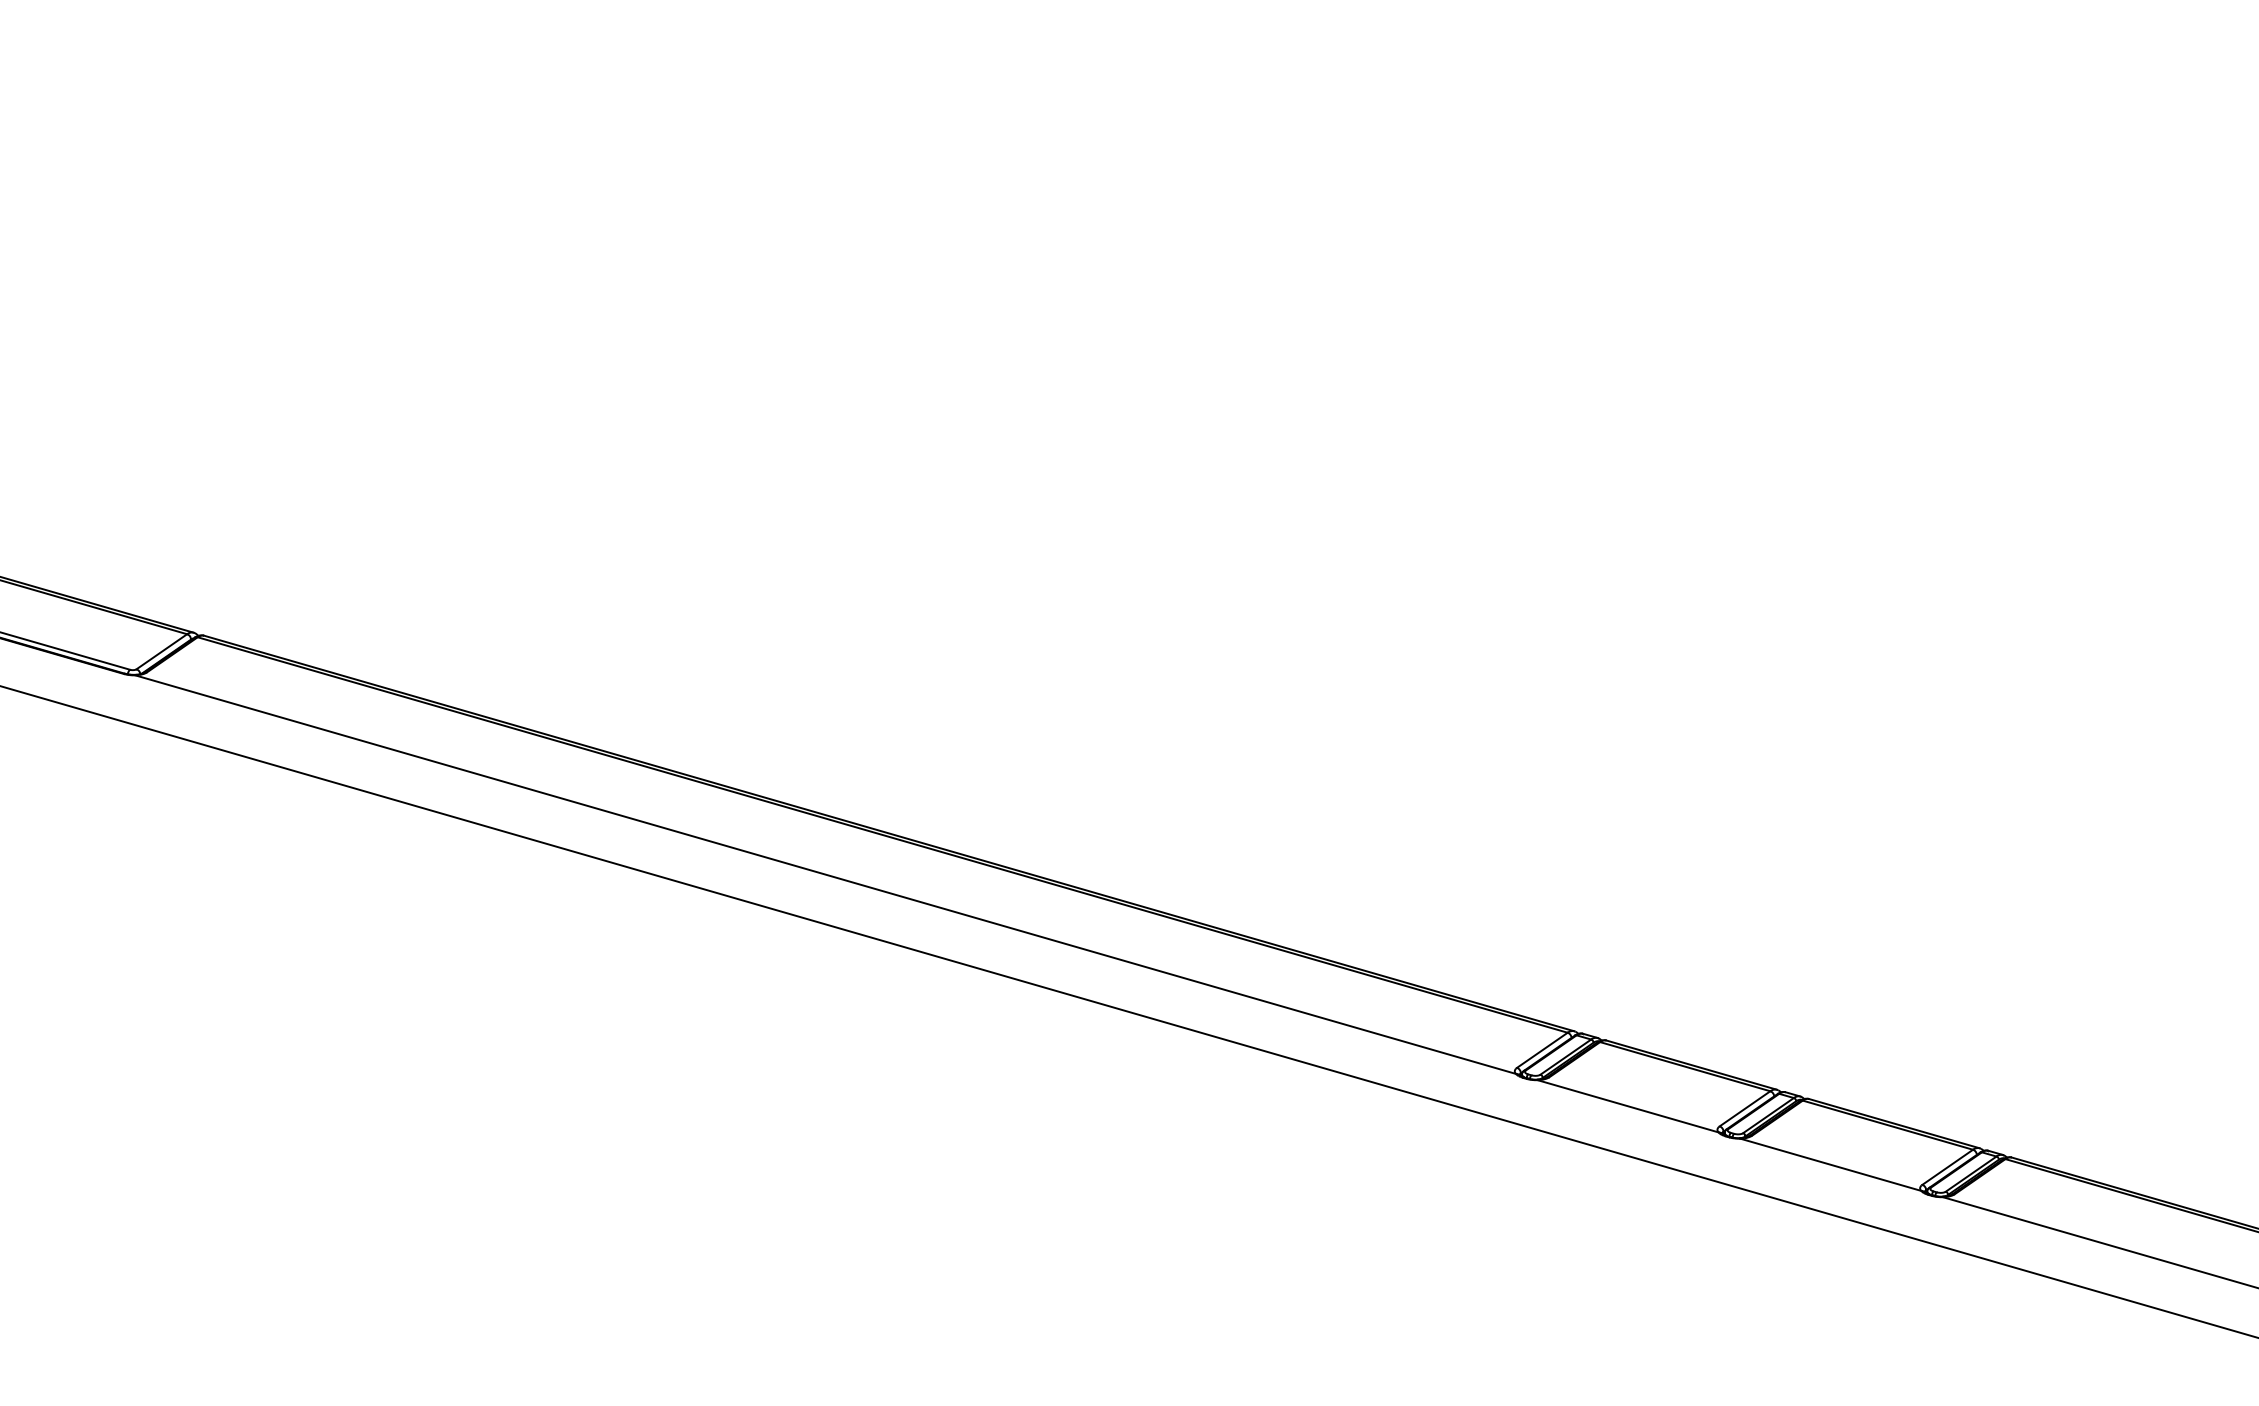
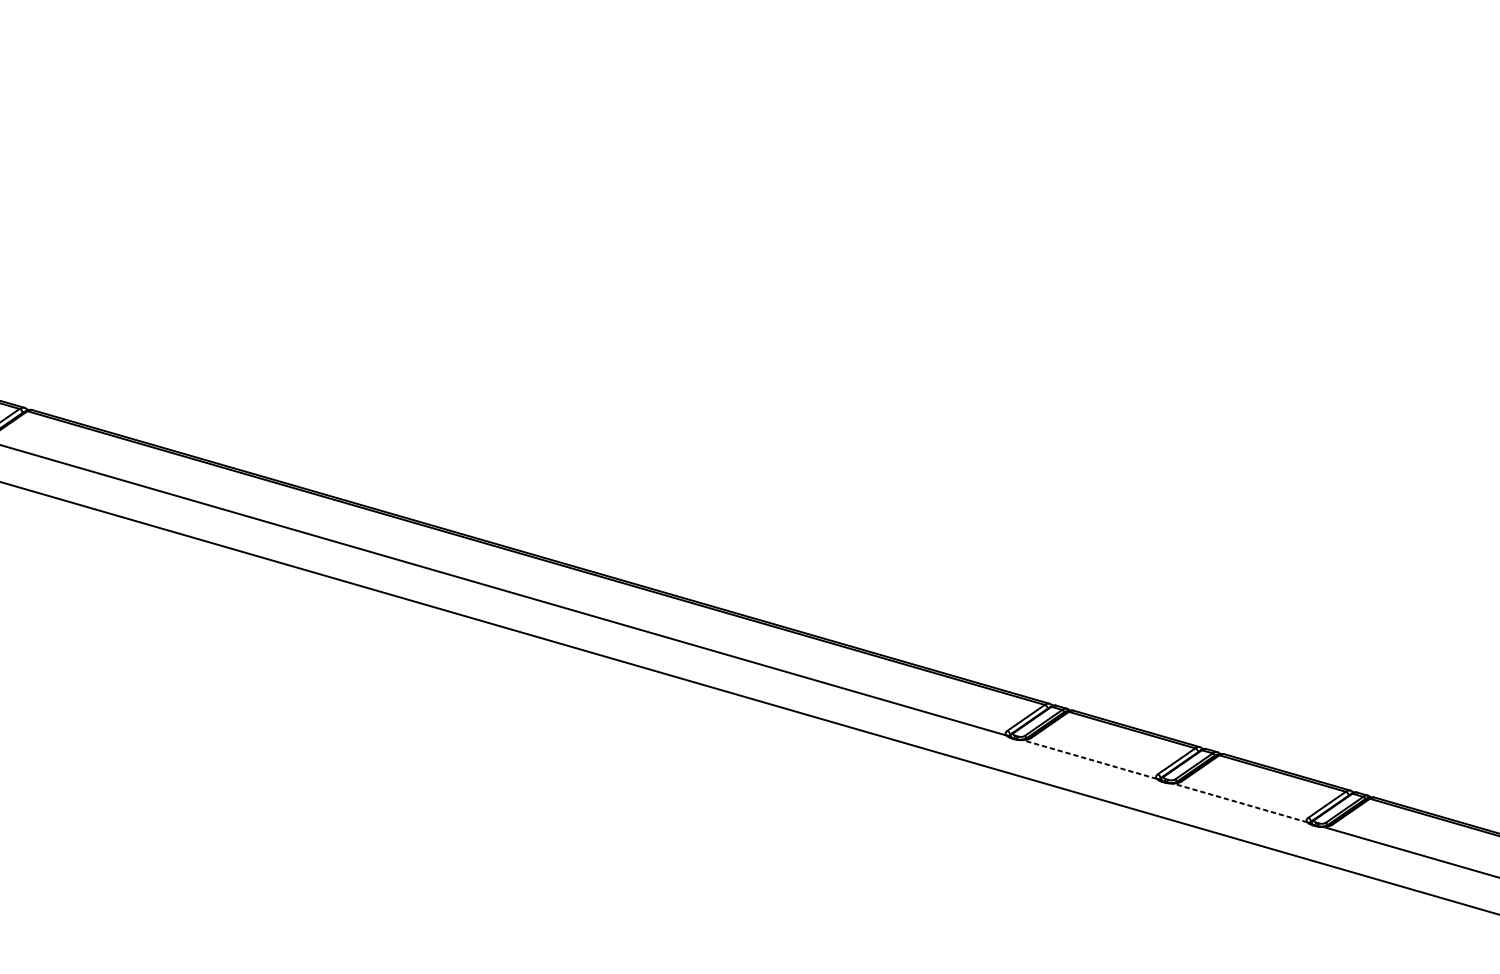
line: (1627, 1106) -> (1089, 759), solid -> dashed
line: (1830, 1164) -> (1240, 802), solid -> dashed

